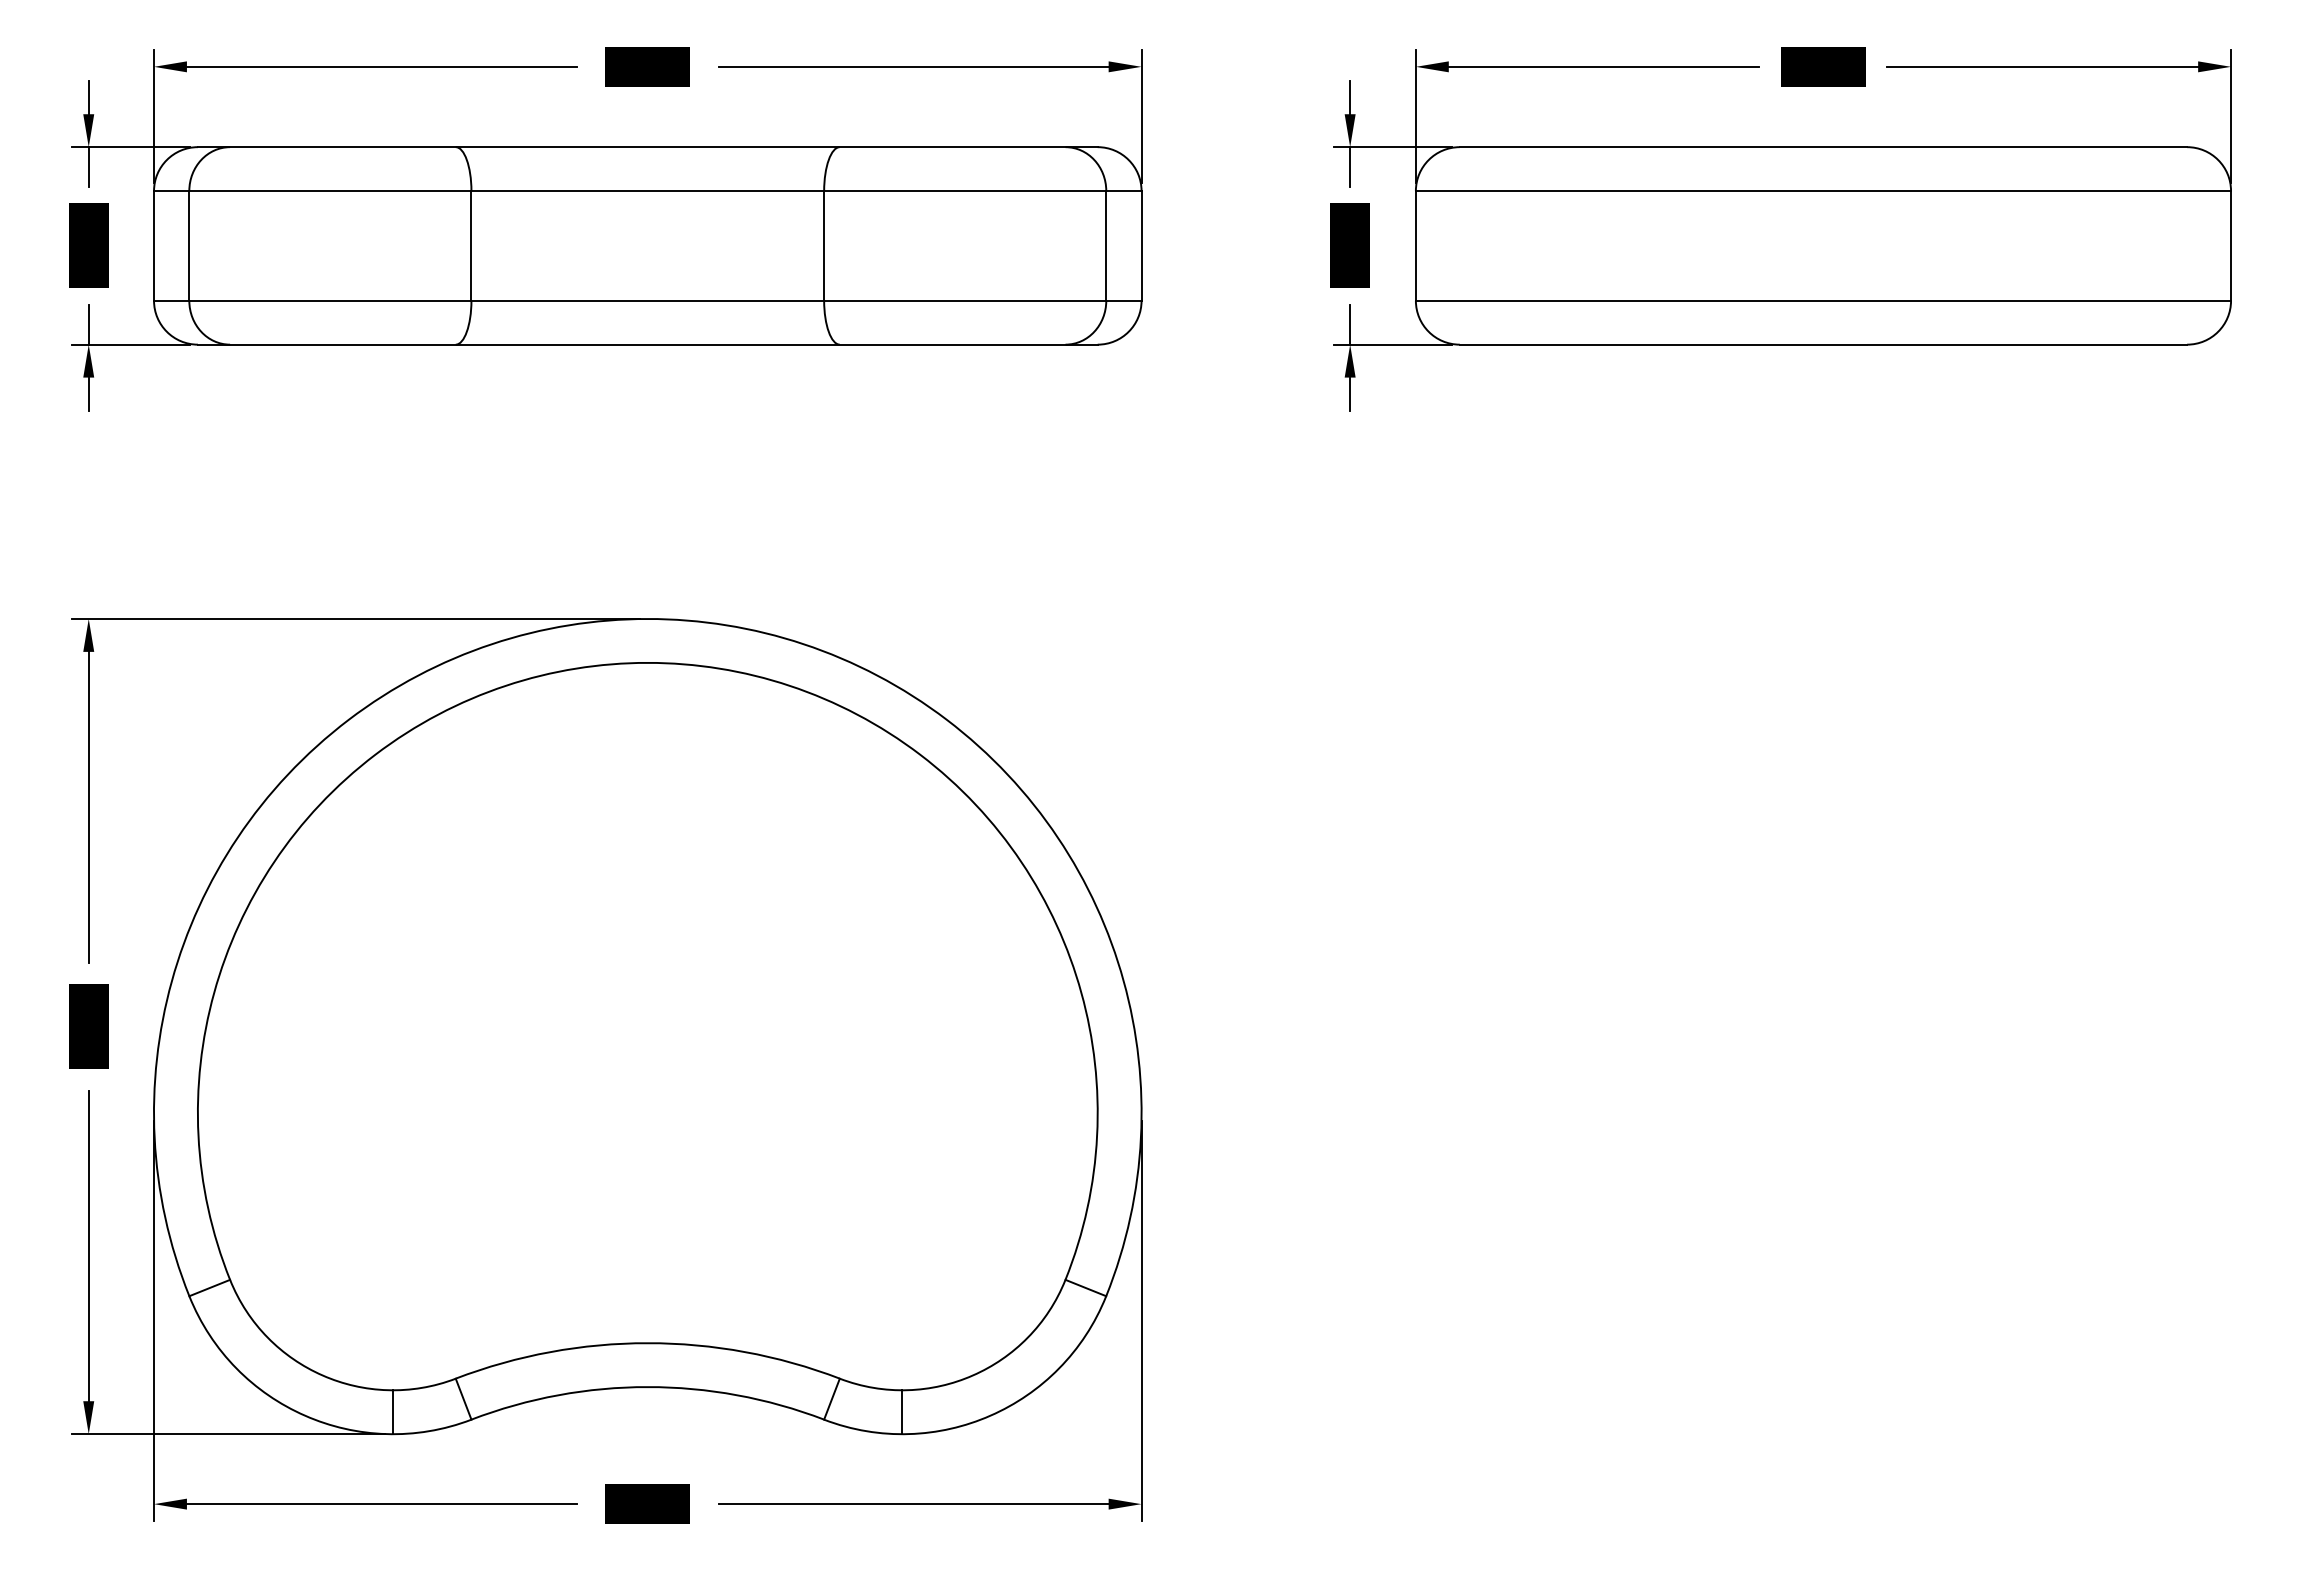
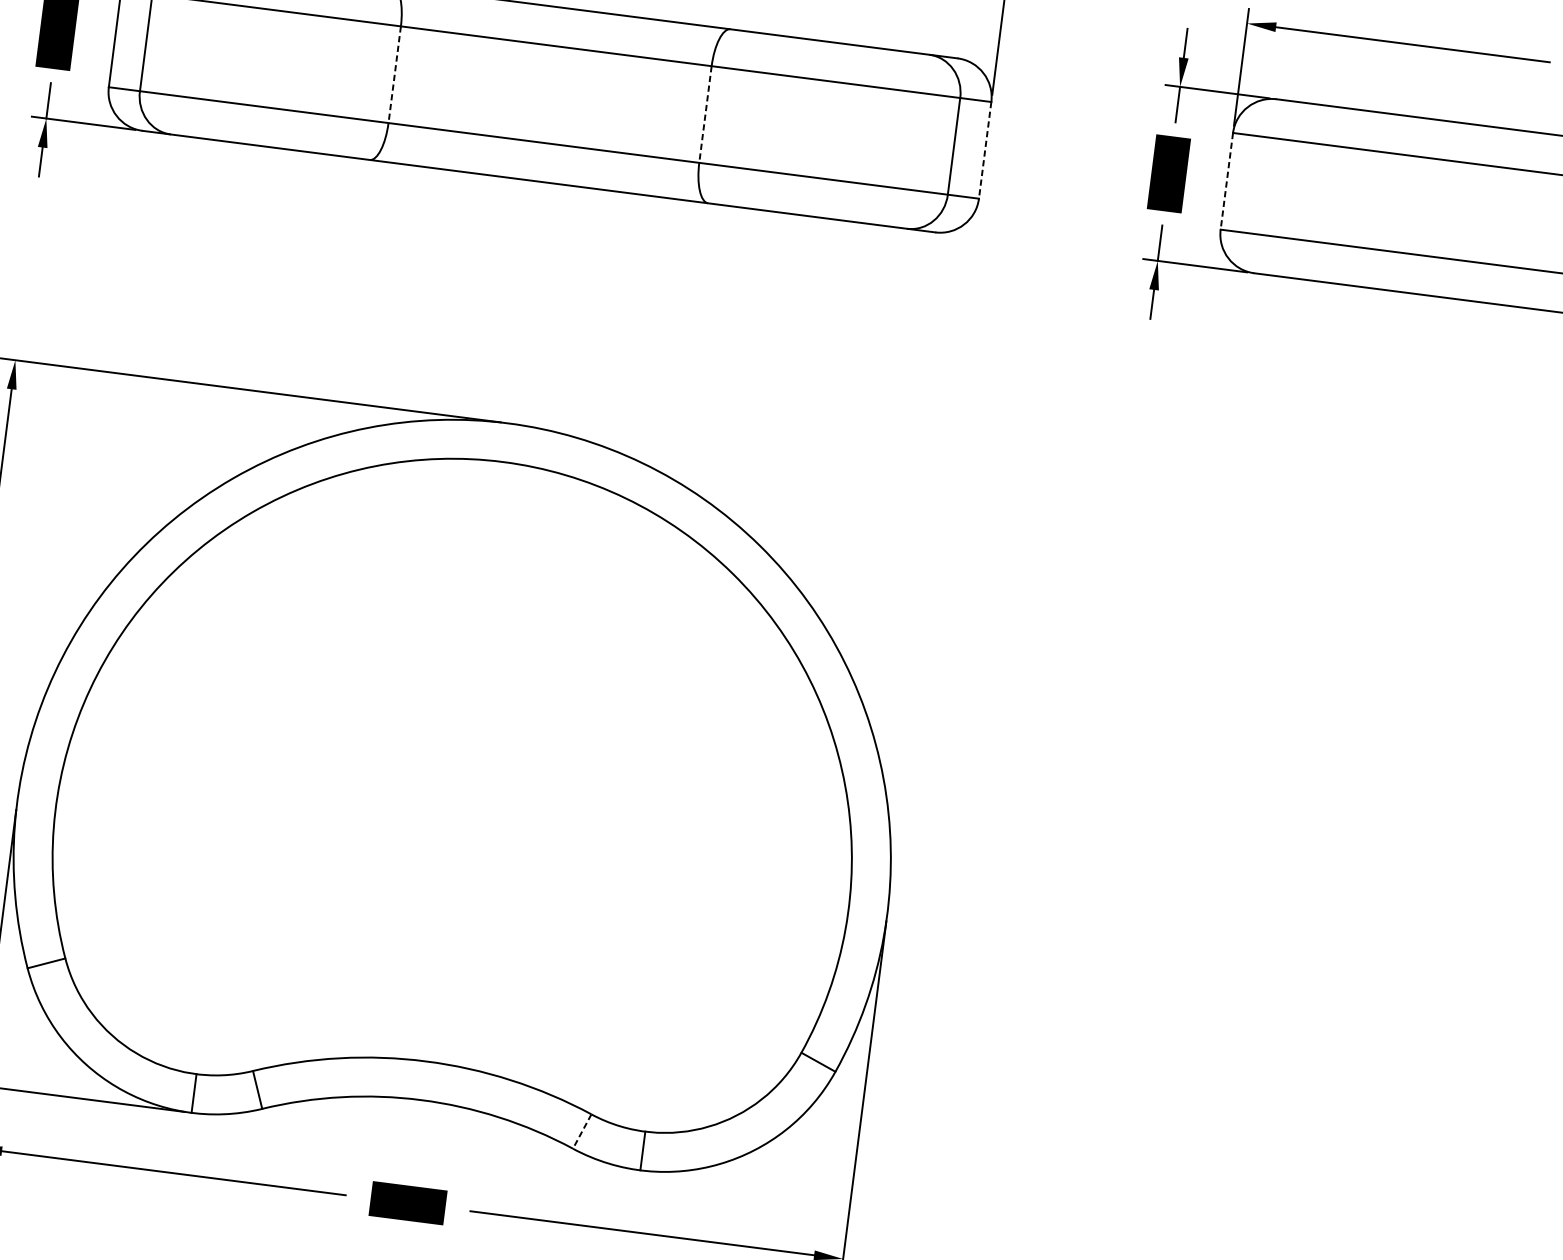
line: (471, 245) -> (394, 74), solid -> dashed
line: (824, 245) -> (705, 114), solid -> dashed
line: (1141, 245) -> (985, 149), solid -> dashed
line: (1415, 245) -> (1226, 180), solid -> dashed
line: (831, 1399) -> (581, 1131), solid -> dashed

